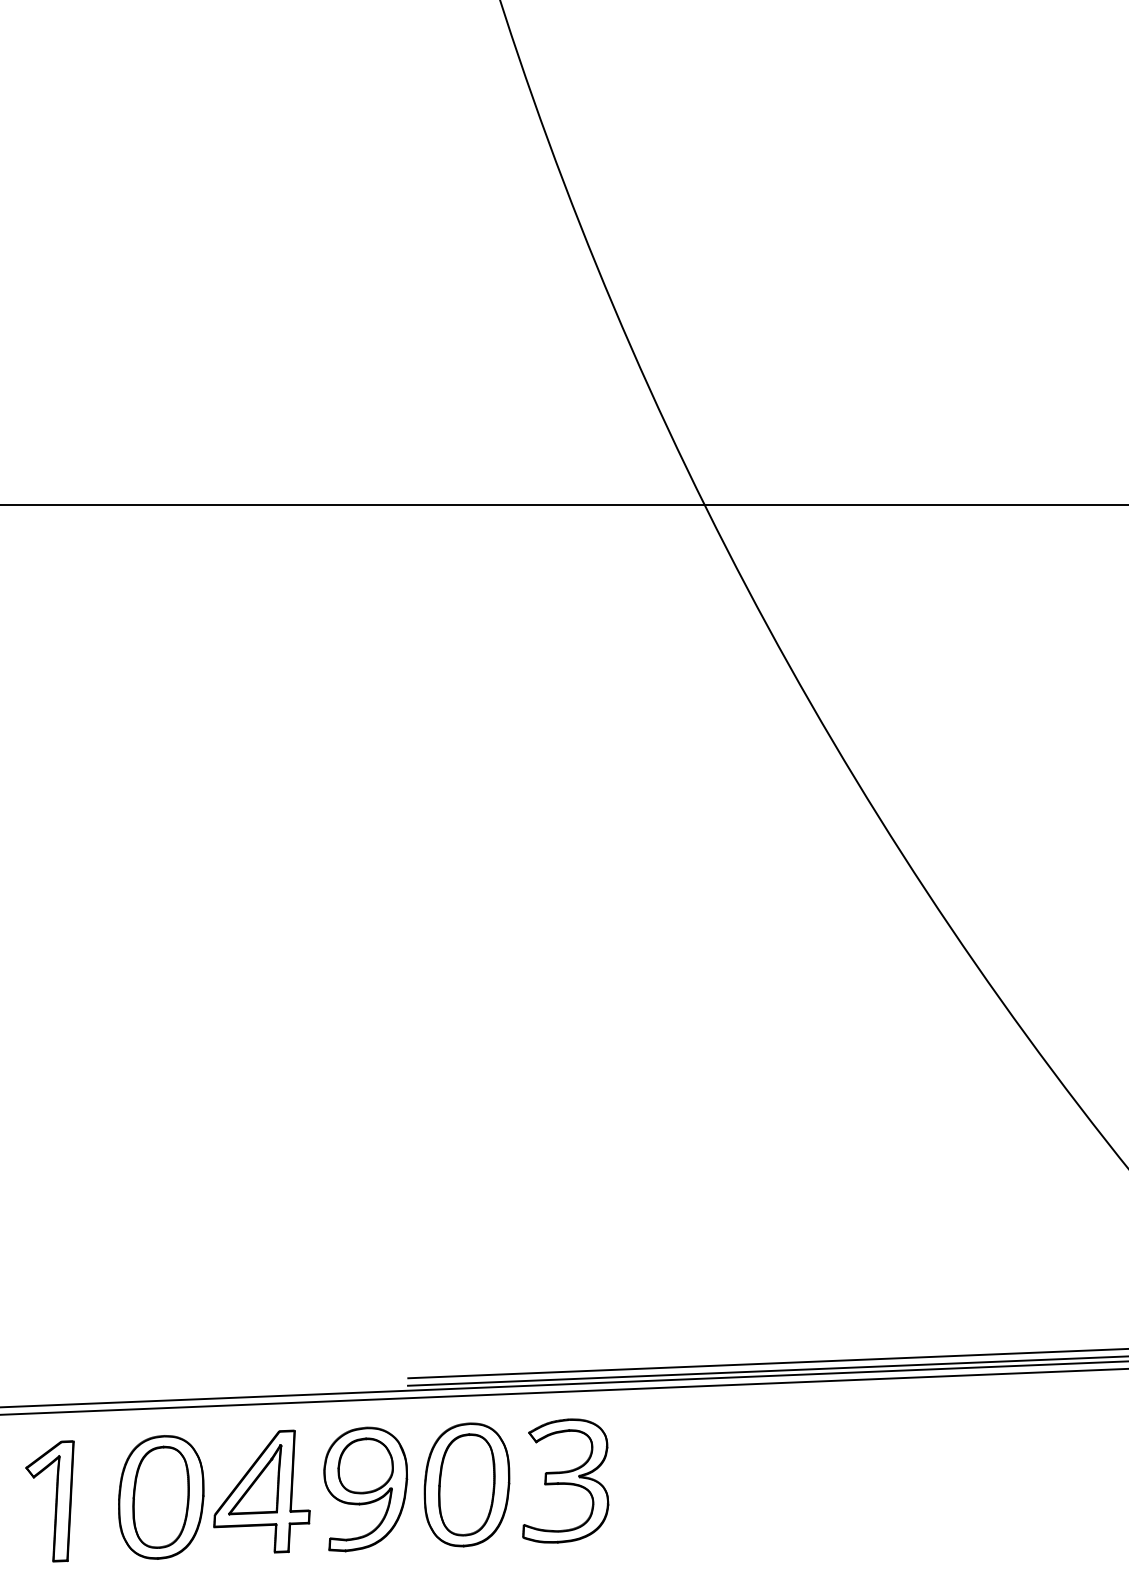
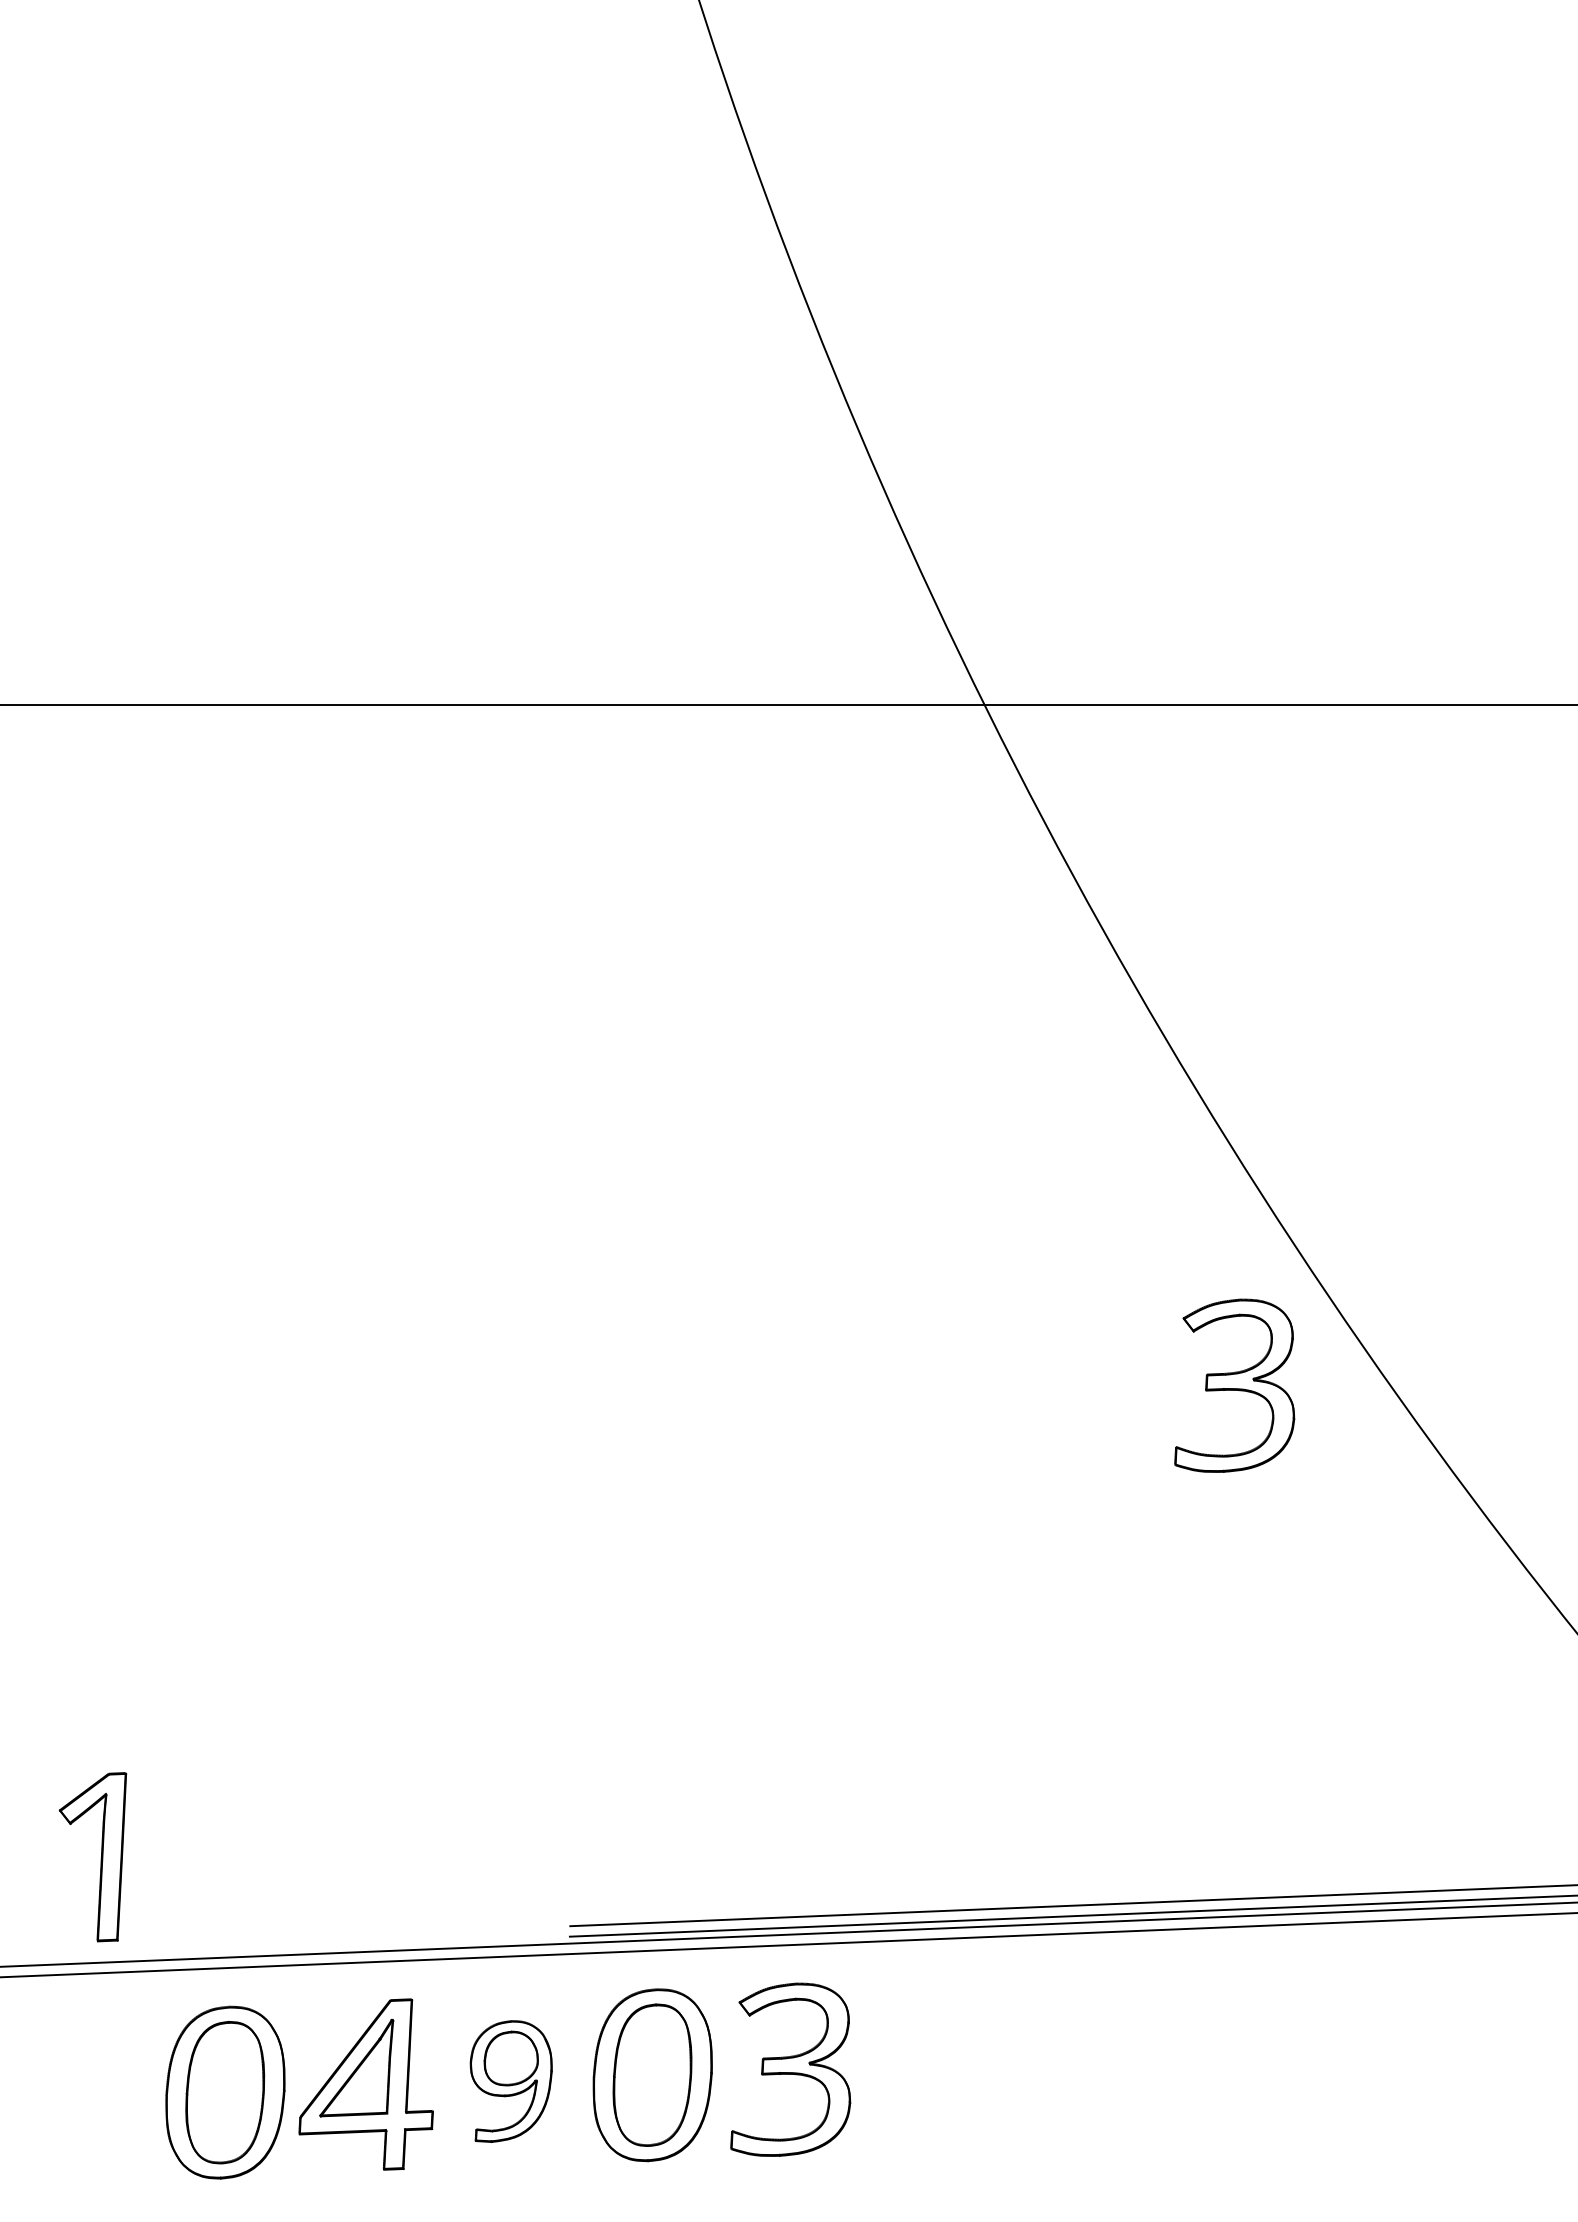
part: (883, 991) -> (1234, 1385), added
part: (365, 1489) -> (511, 2081), size x0.7
part: (55, 1502) -> (100, 1858), moved

